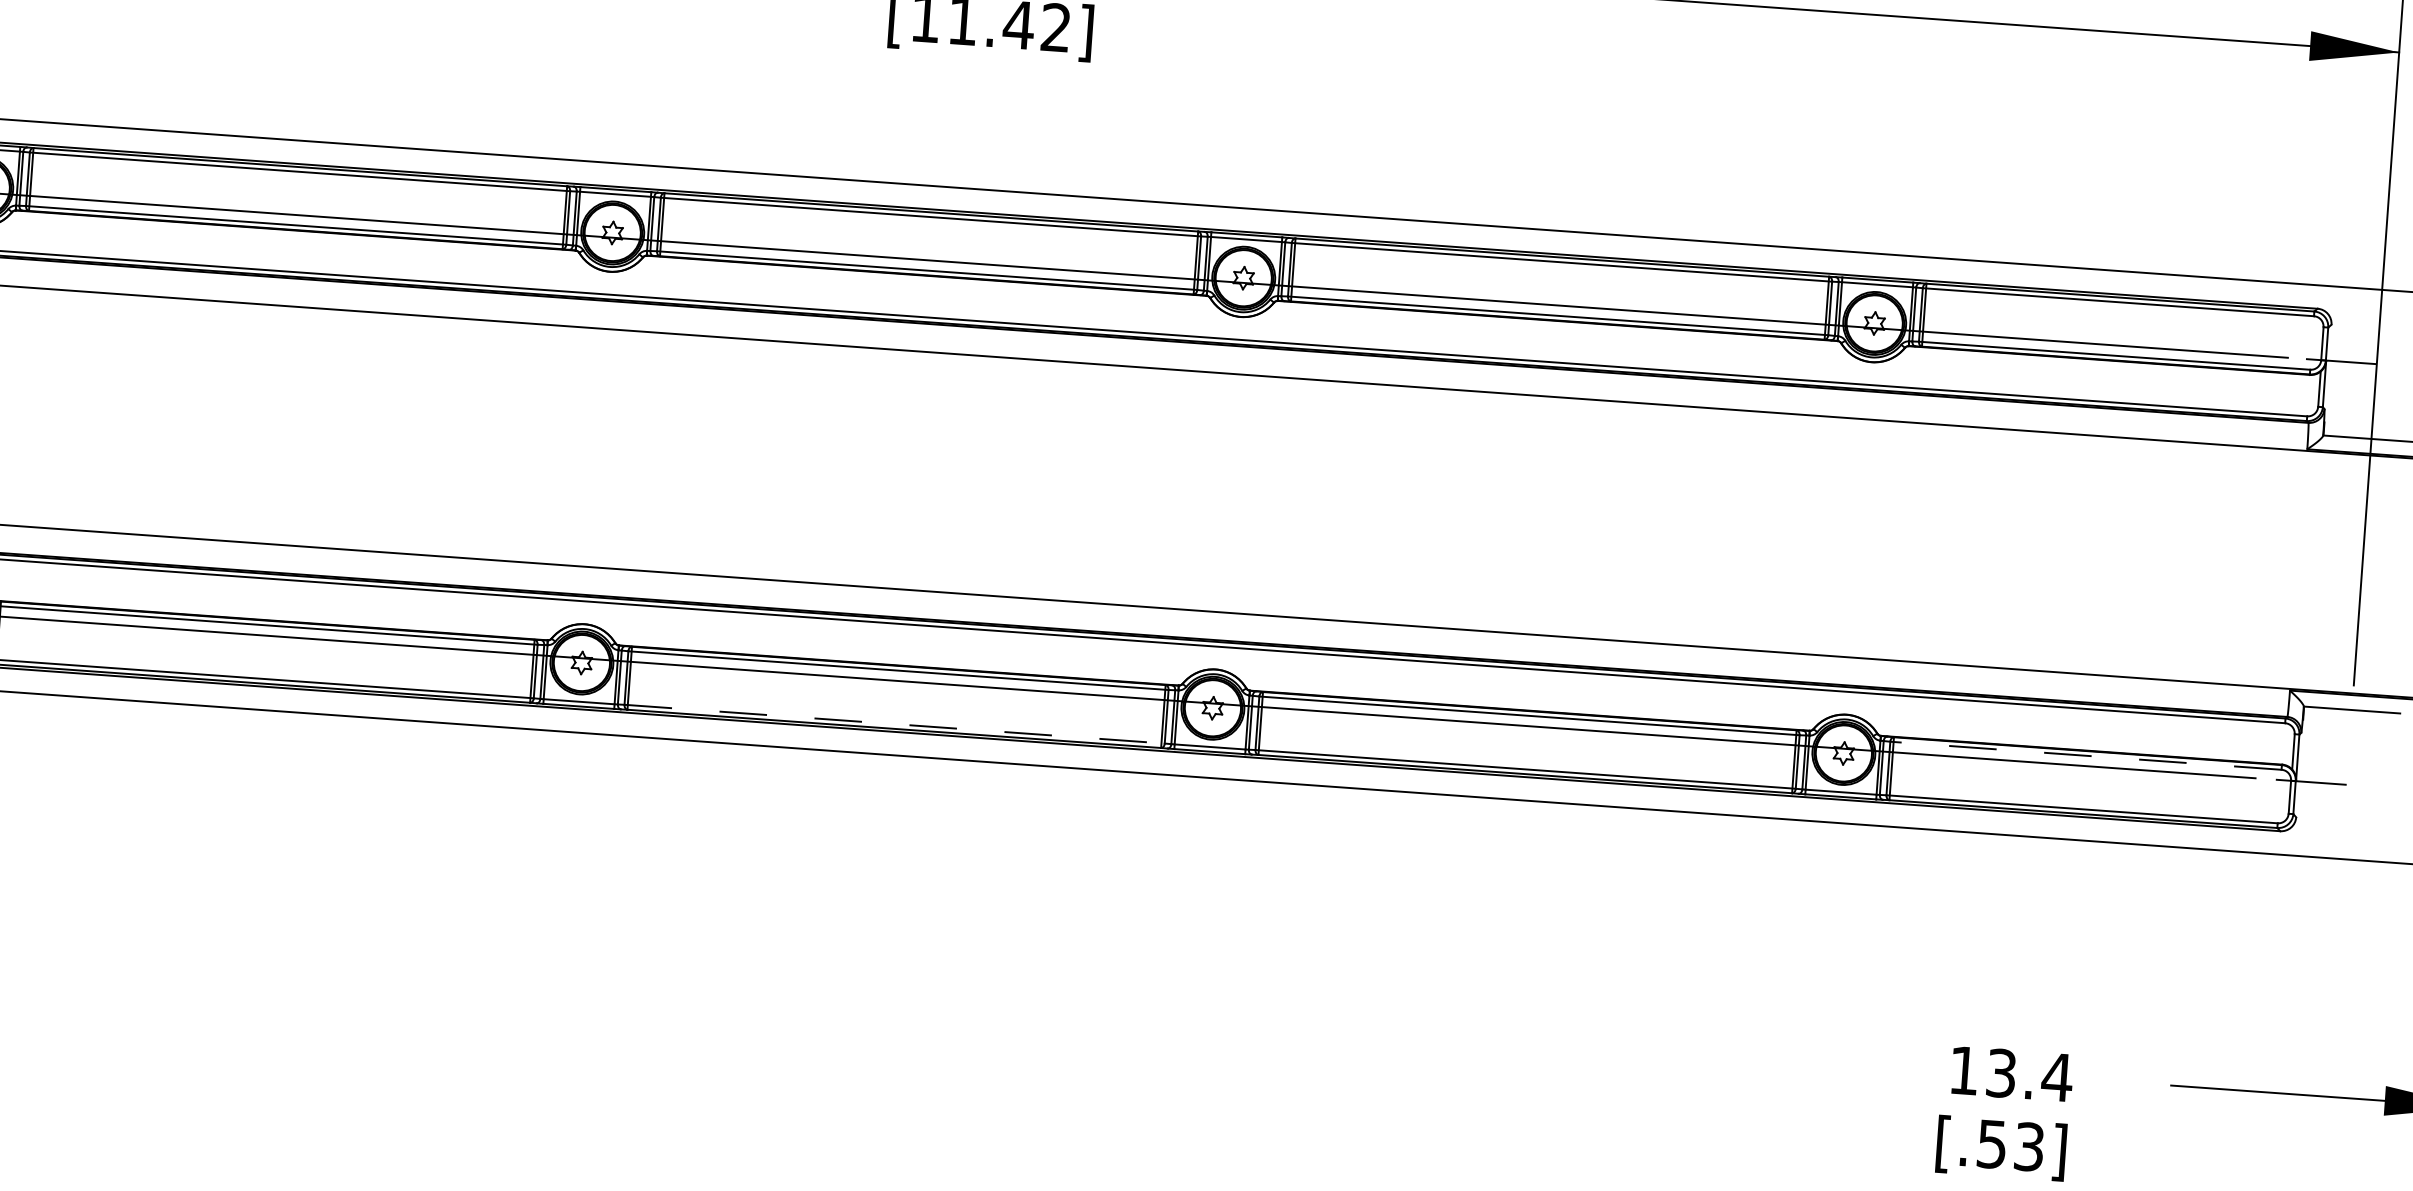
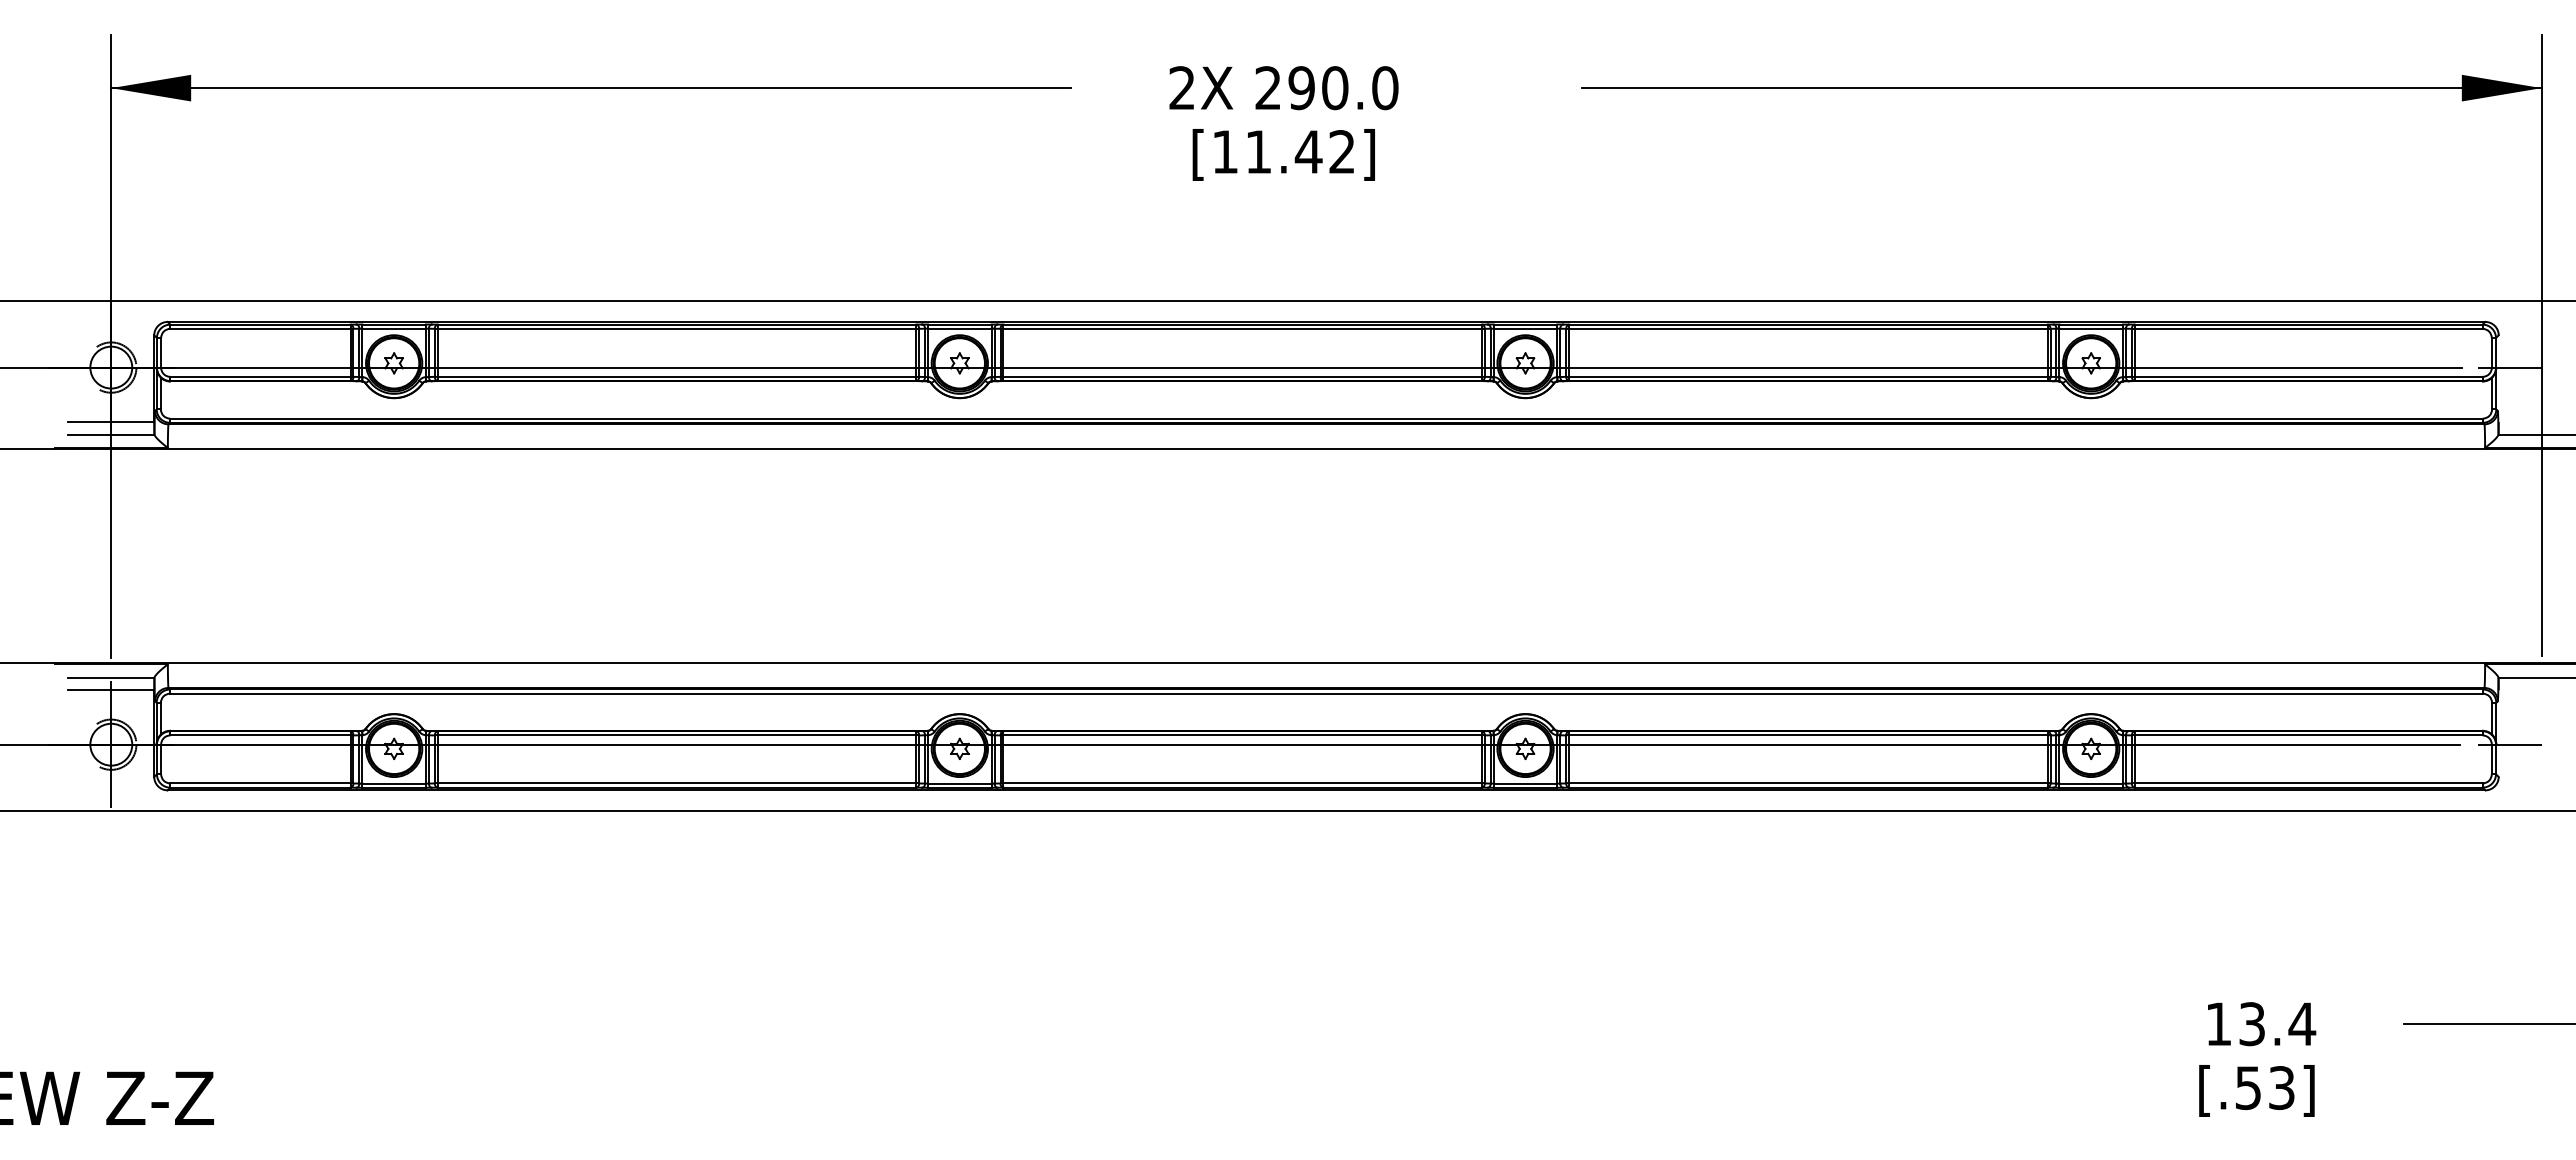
line: (895, 724) -> (1243, 783), dashed -> solid
line: (2085, 755) -> (2306, 735), dashed -> solid

